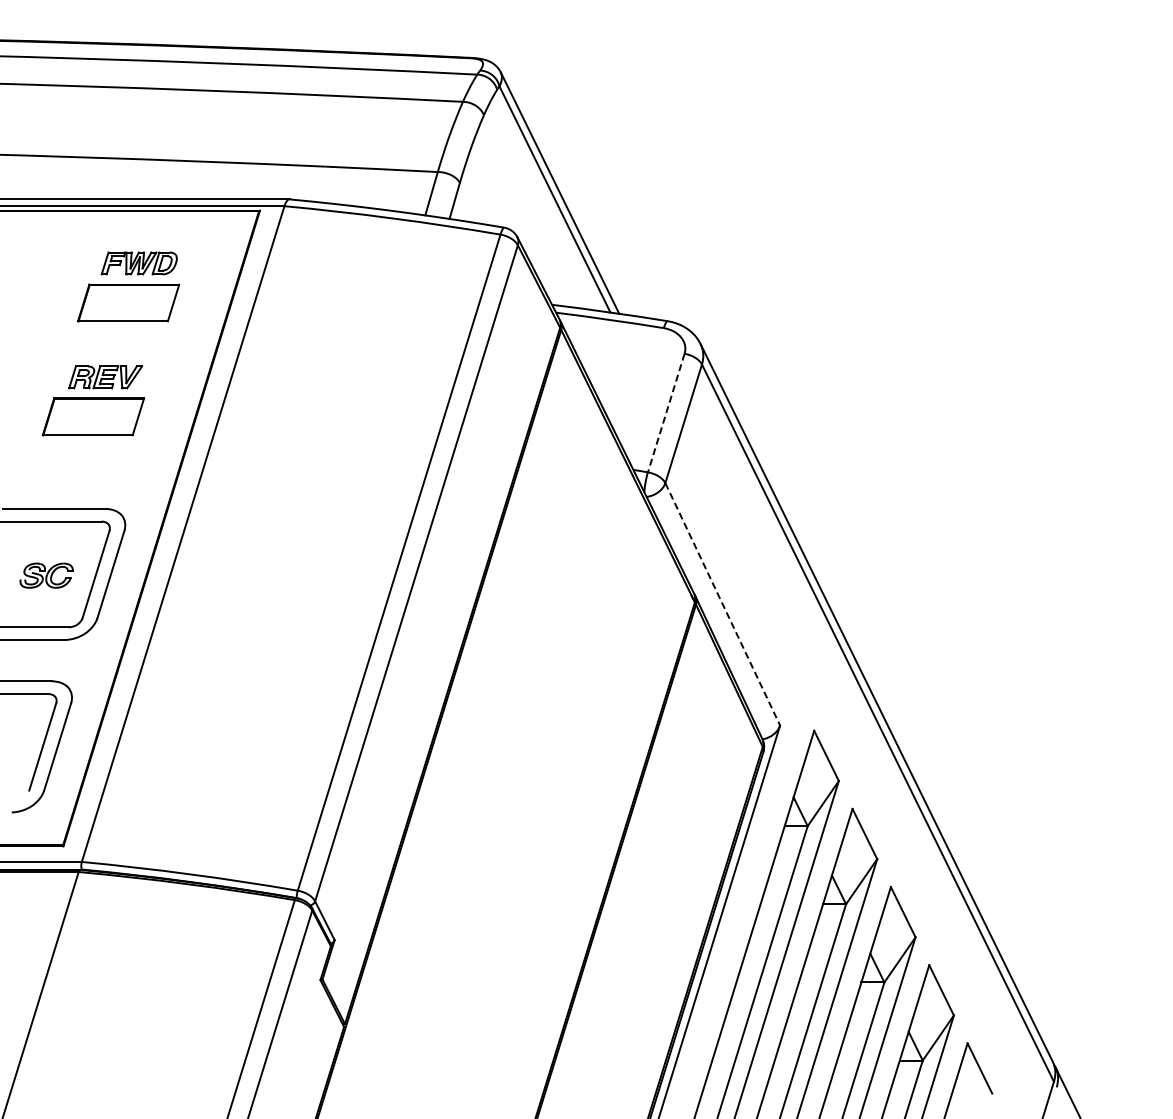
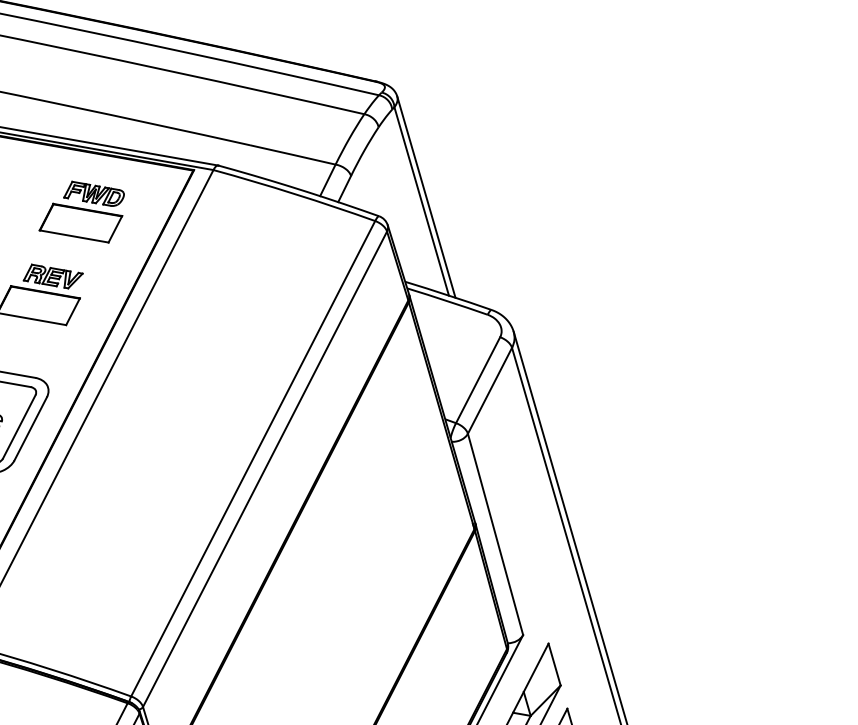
line: (666, 413) -> (478, 380), dashed -> solid
line: (722, 604) -> (495, 534), dashed -> solid

